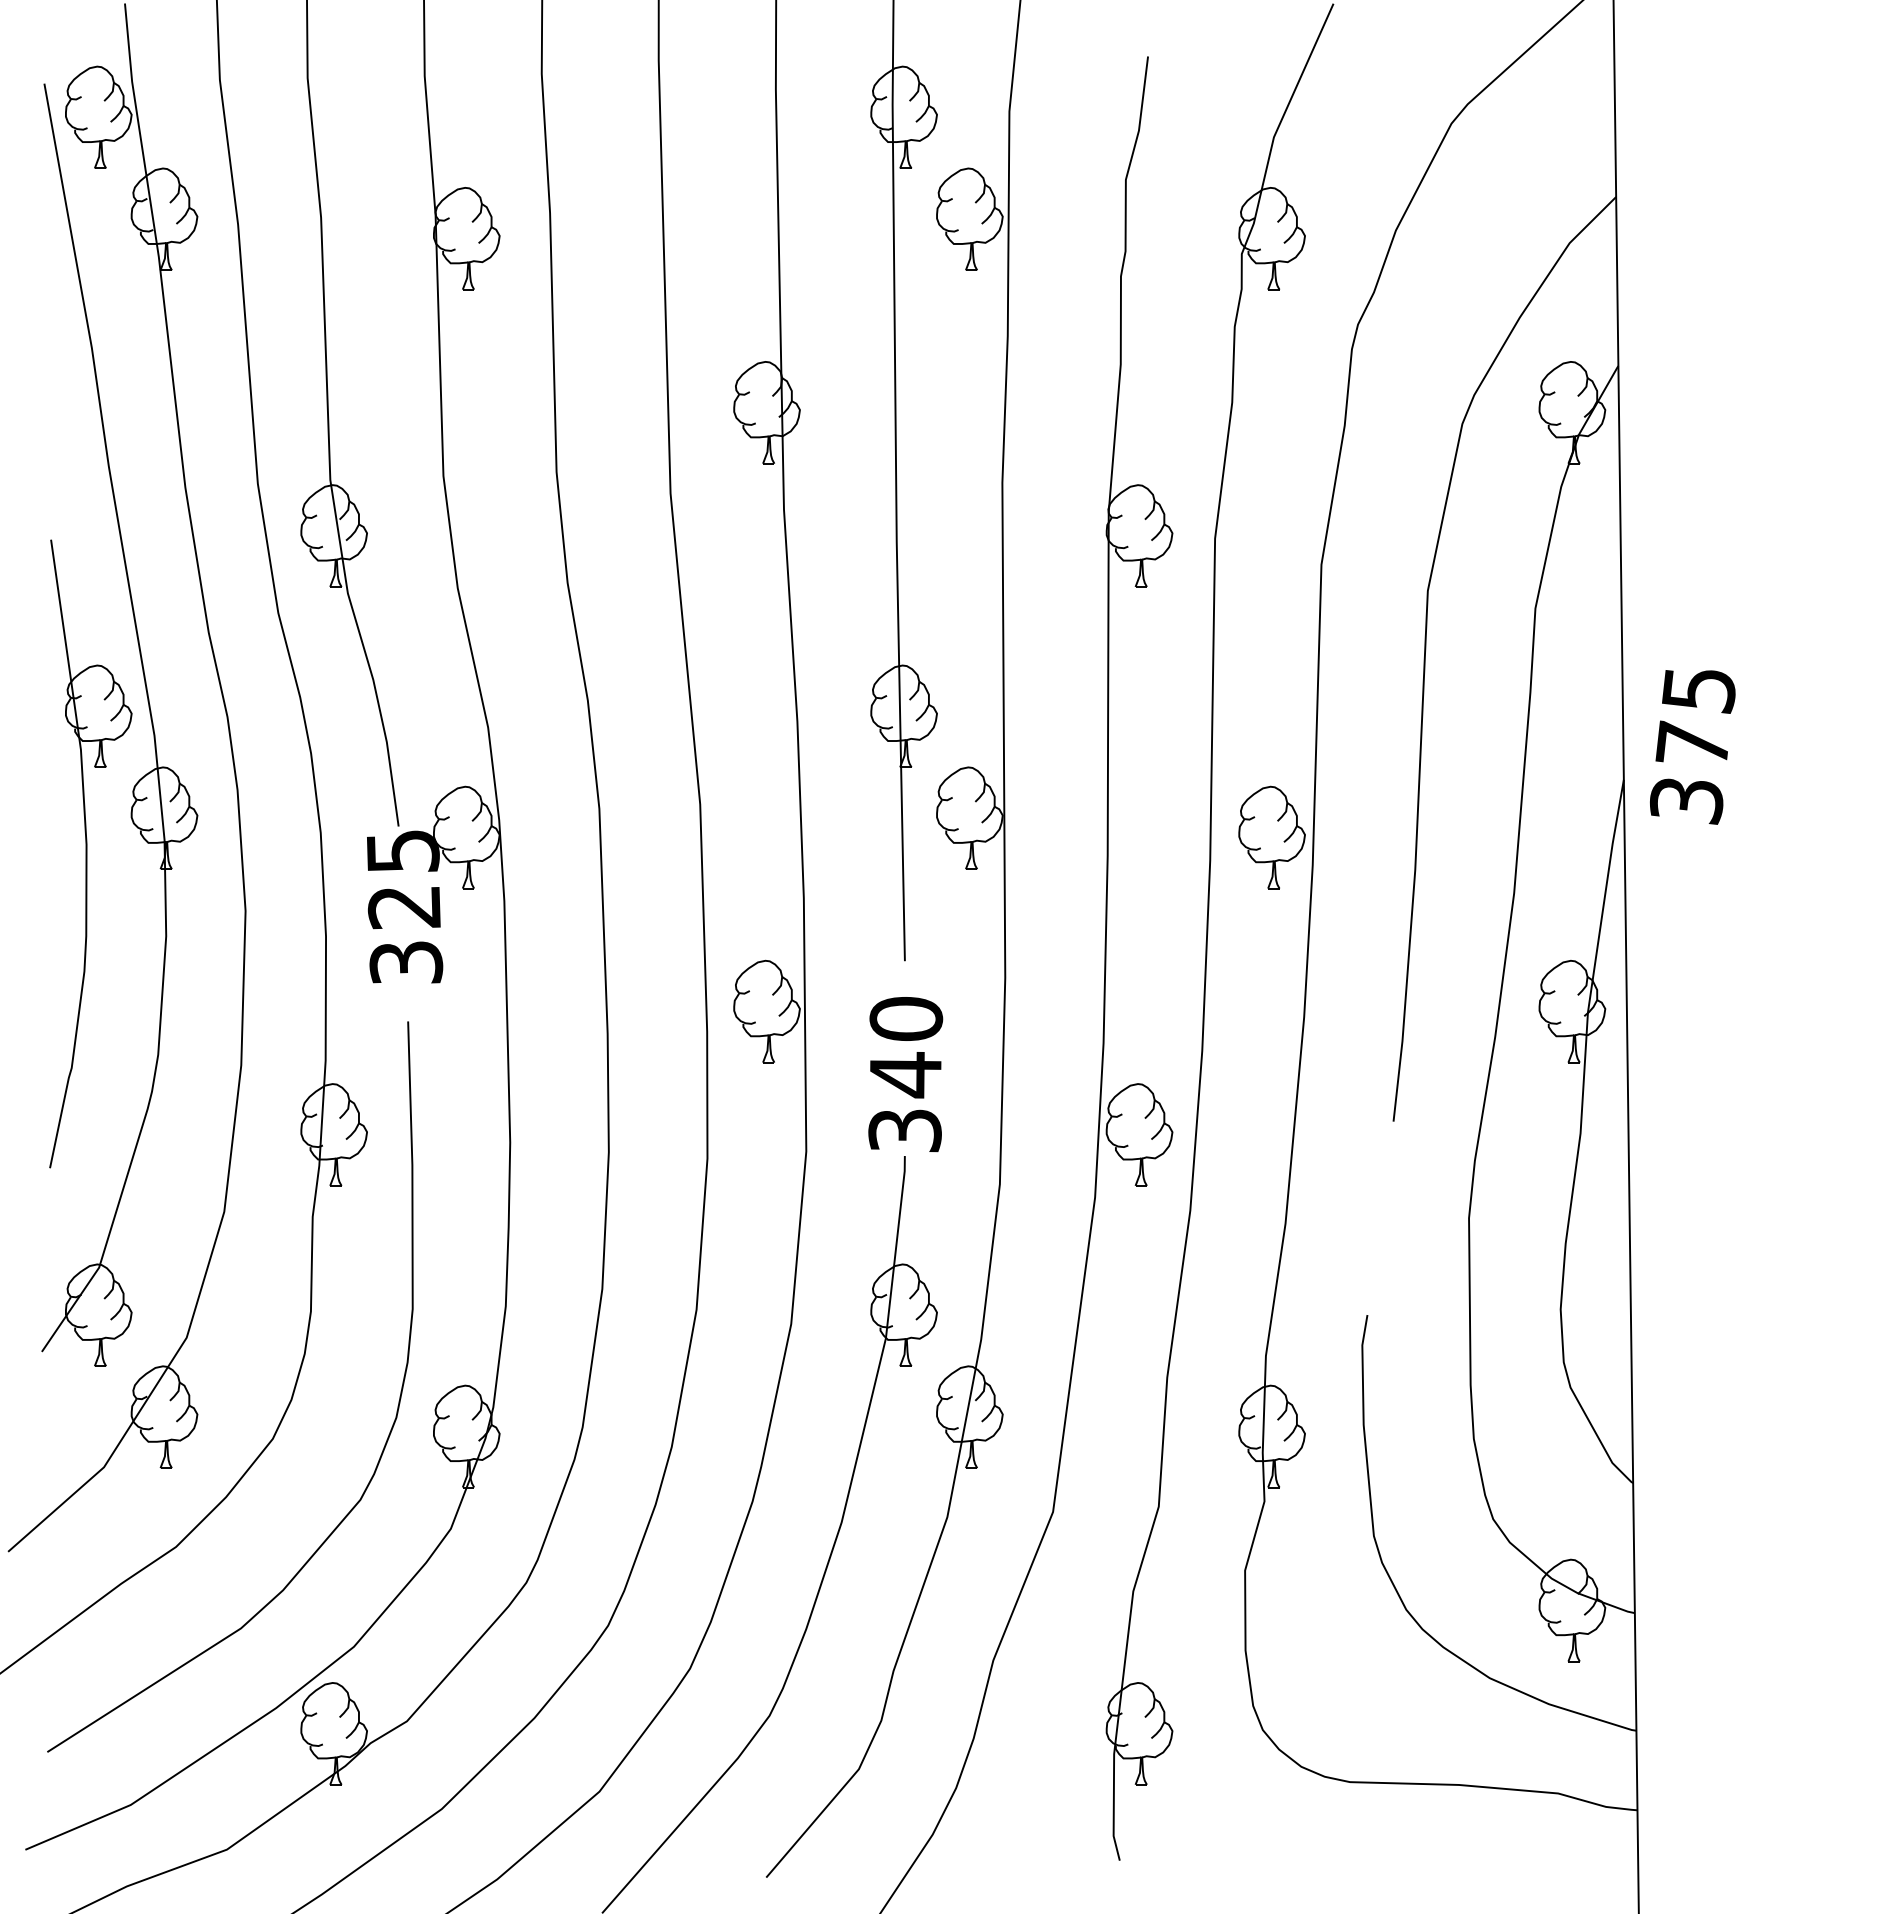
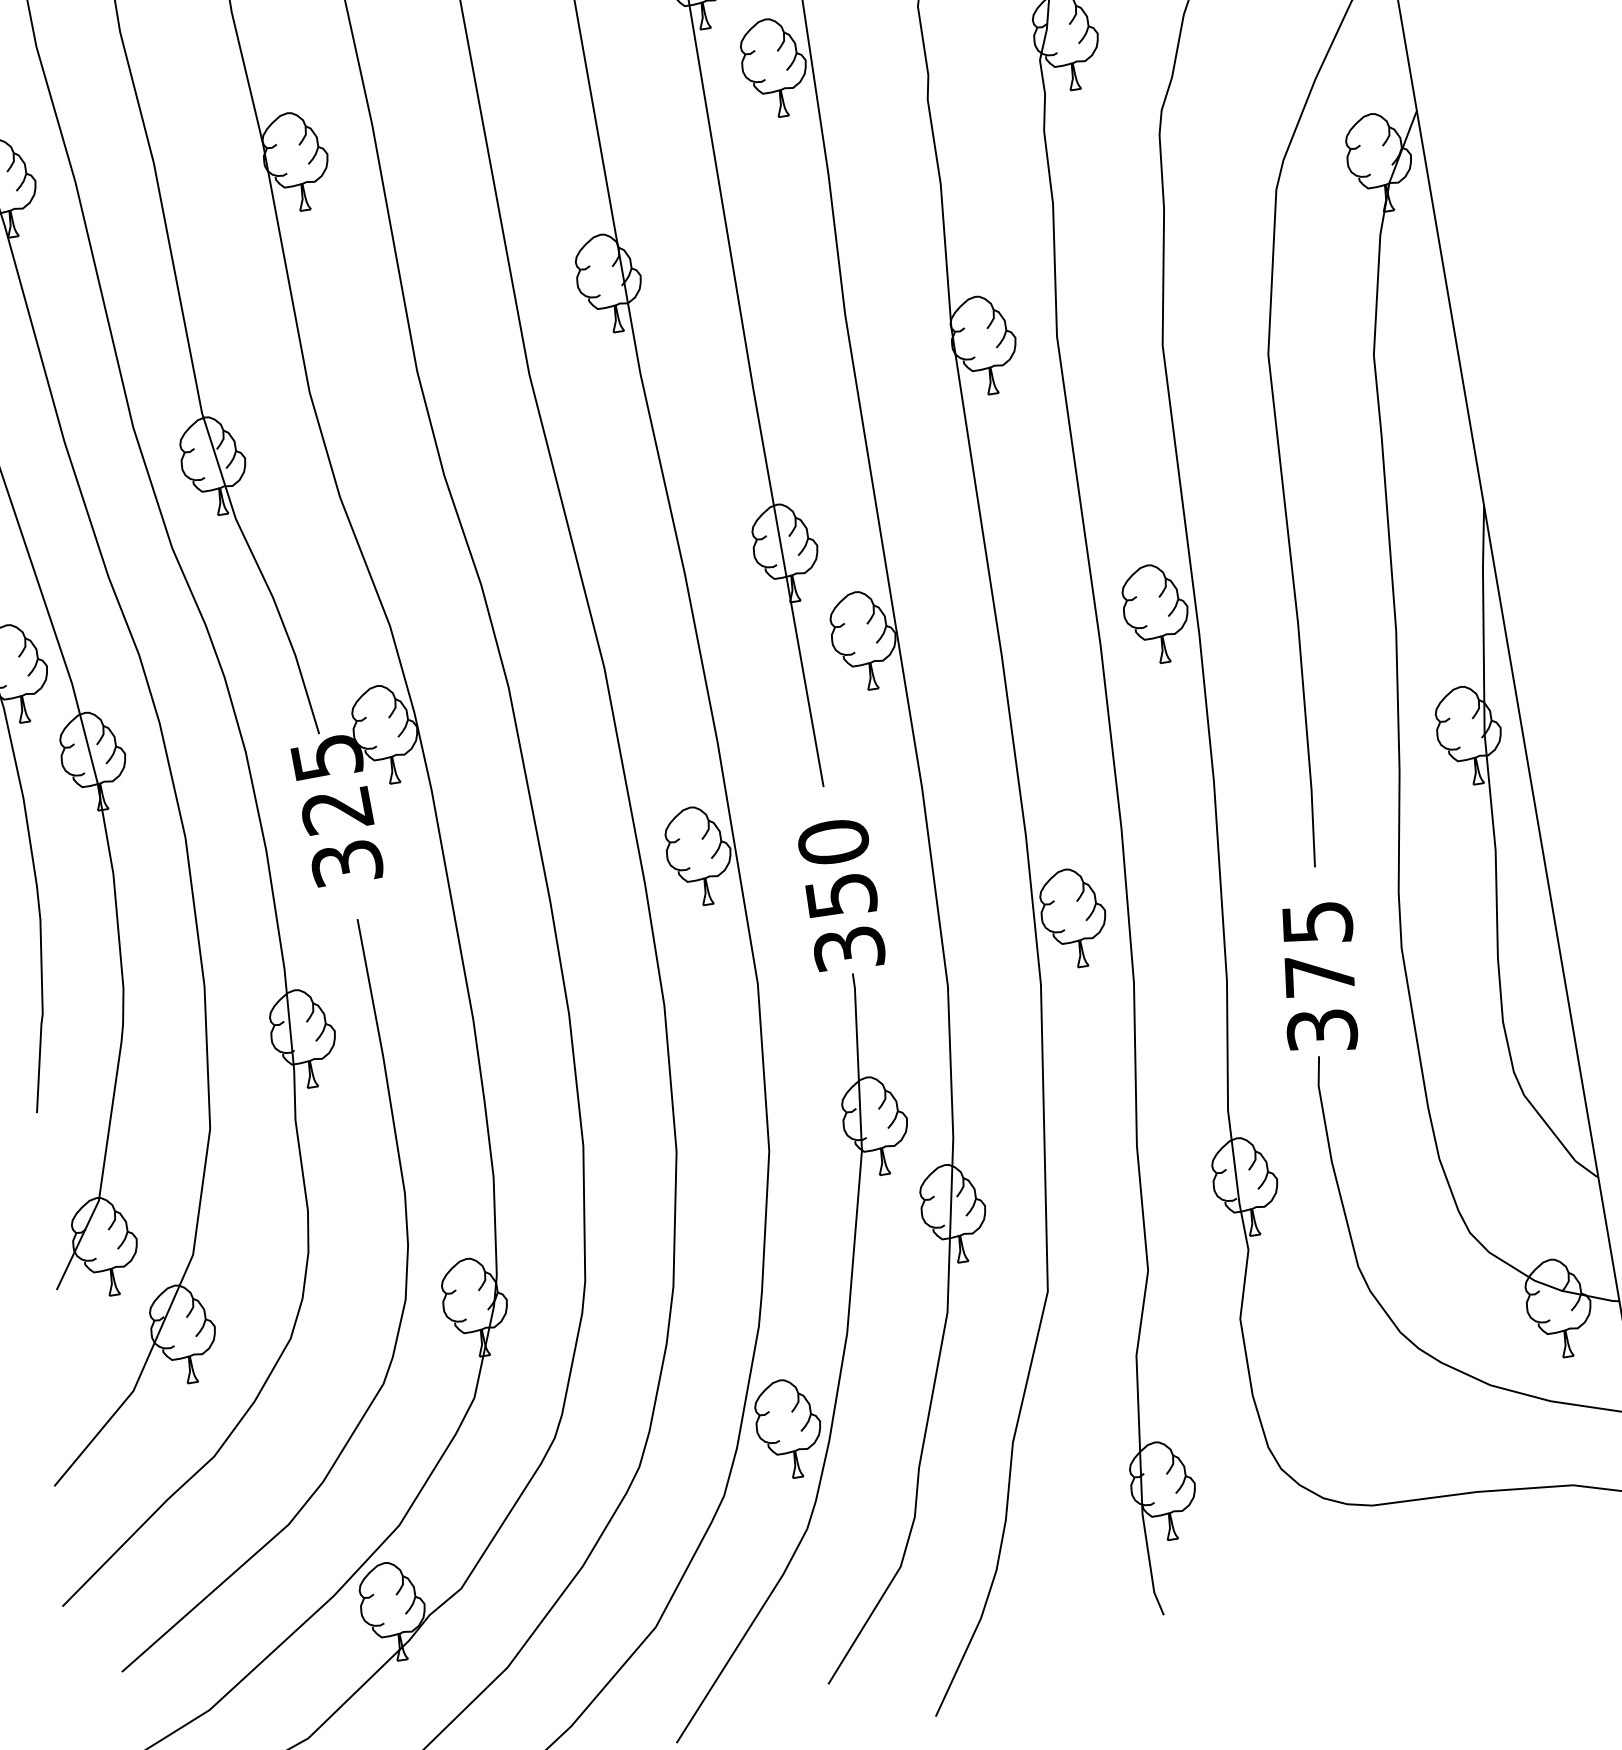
text: (1692, 747) -> (1319, 979), moved
text: (906, 1075) -> (842, 896), 340 -> 350
part: (766, 1610) -> (788, 1428), added

